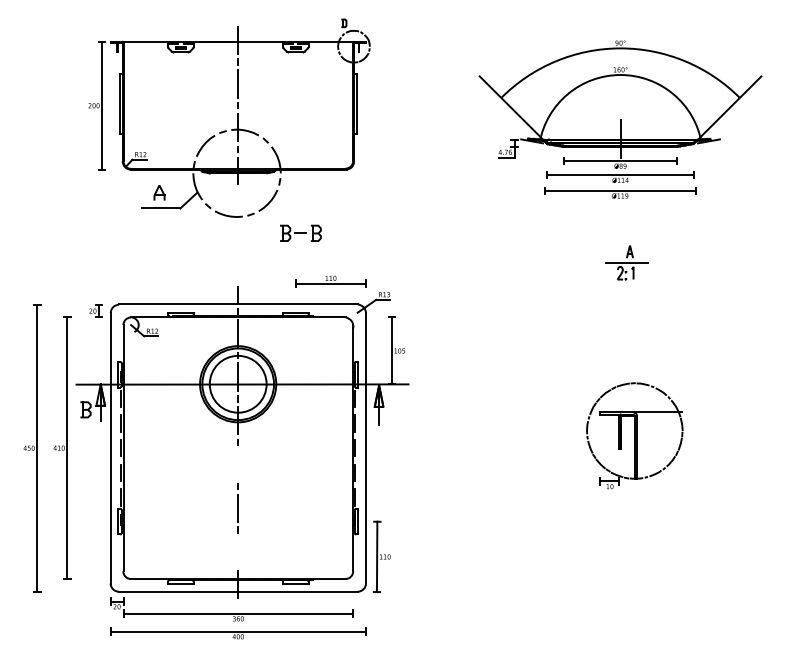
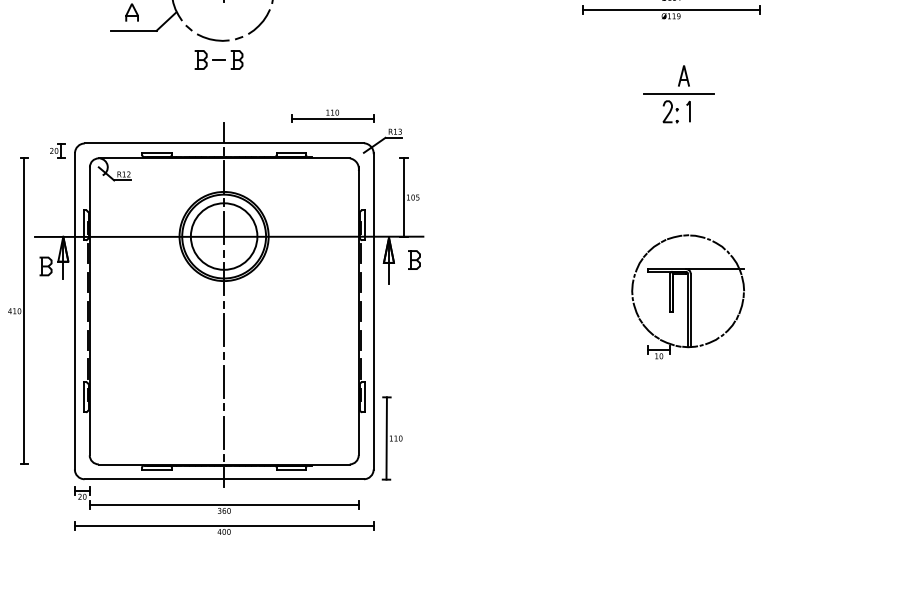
part: (300, 232) -> (218, 58), moved
part: (626, 262) -> (678, 94), size x1.43
part: (400, 403) -> (414, 259), added
line: (238, 464) -> (224, 330), added
line: (238, 551) -> (224, 432), added

